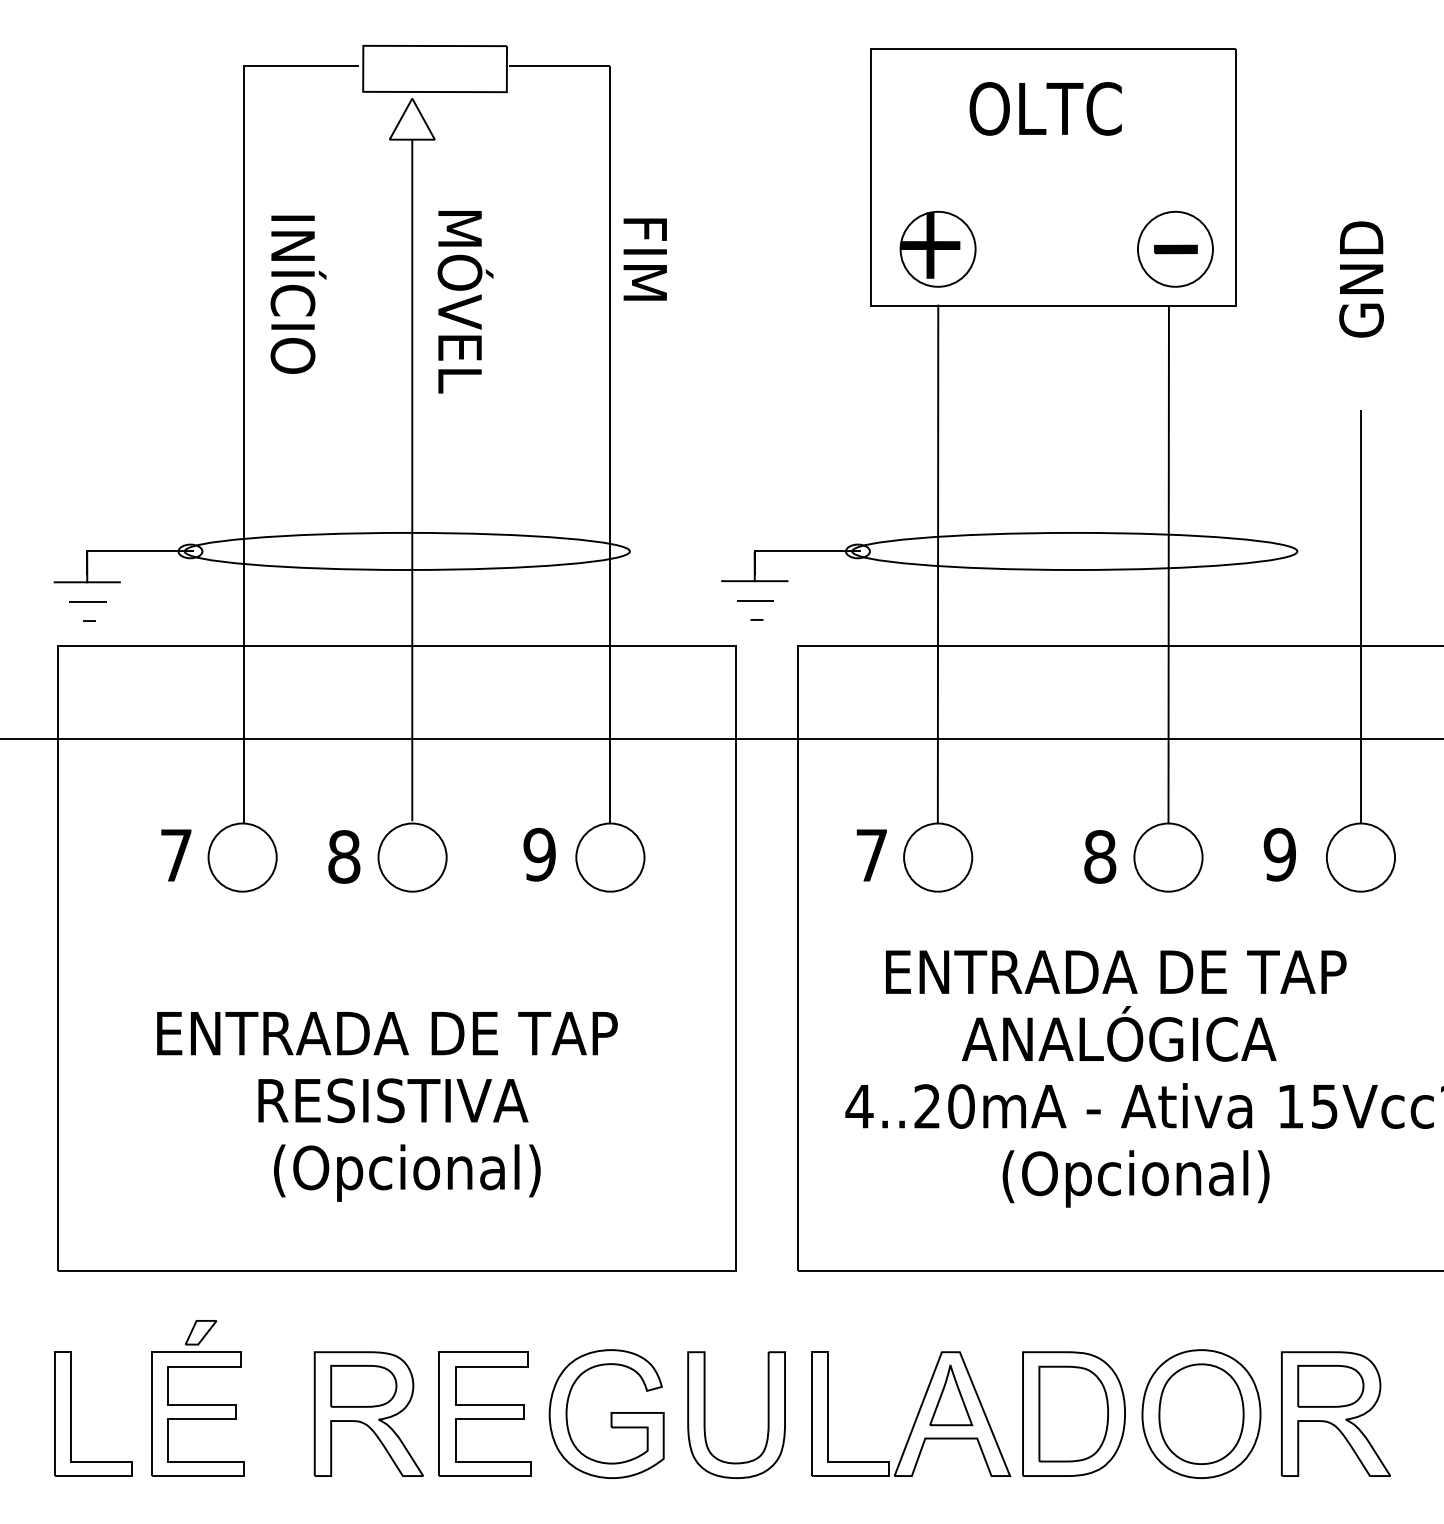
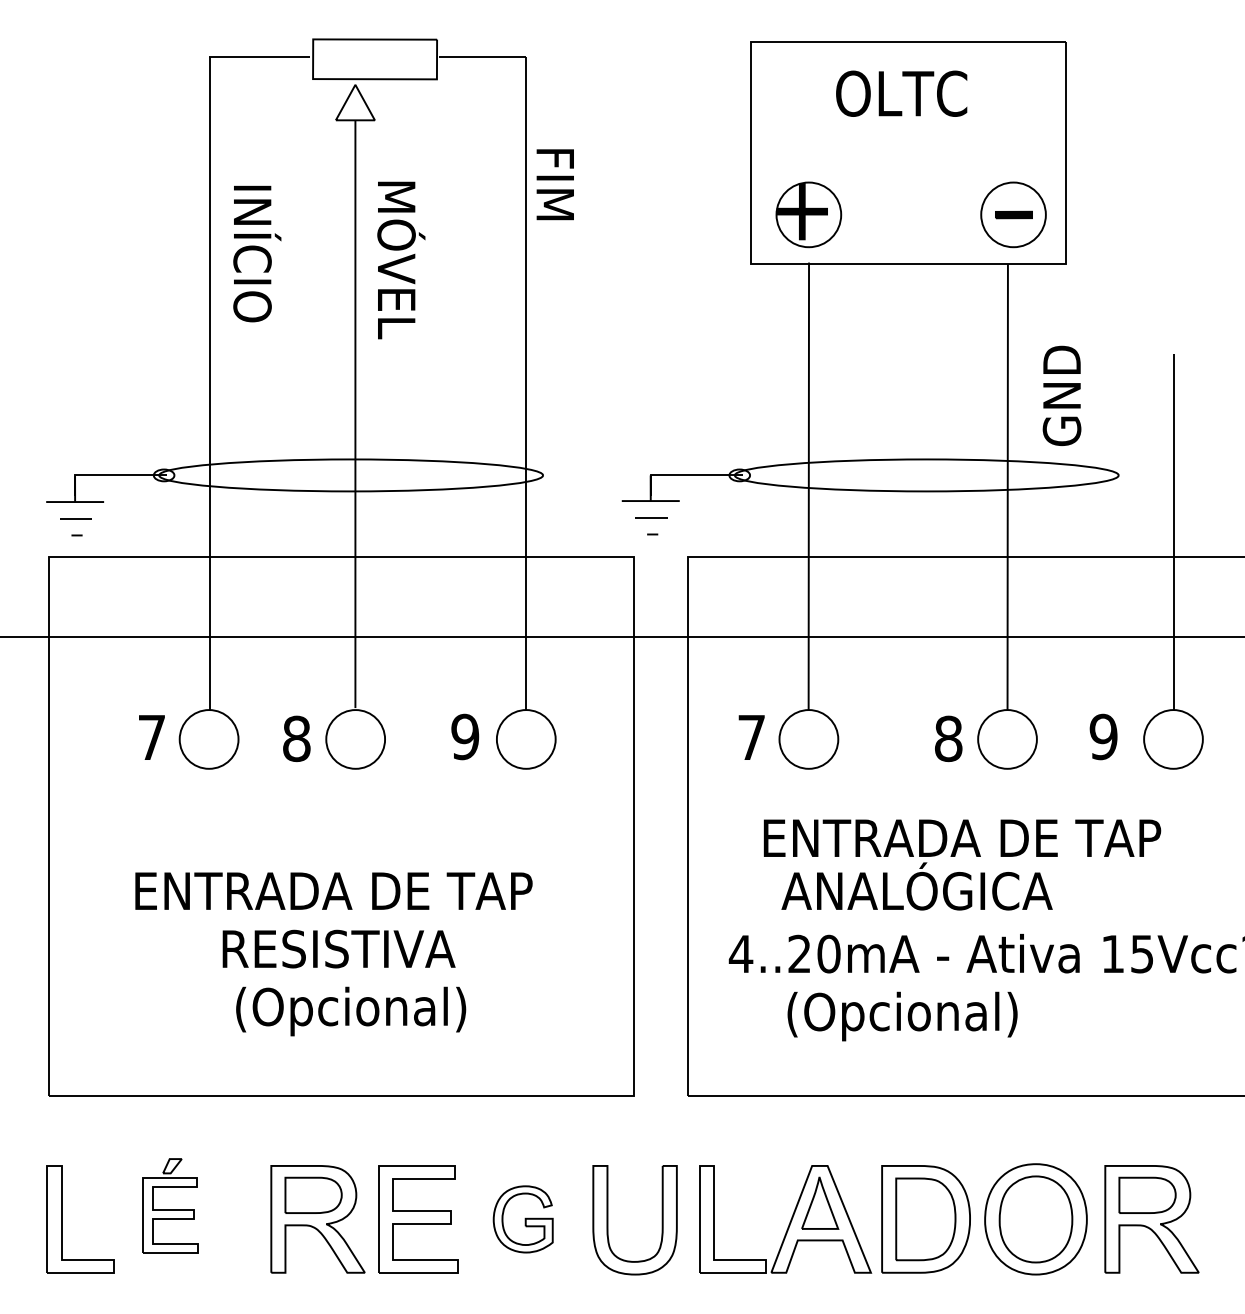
text: (644, 259) -> (554, 184), moved
text: (1360, 279) -> (1061, 395), moved
text: (1118, 1033) -> (916, 886), moved
text: (1135, 1178) -> (902, 1016), moved
part: (197, 1398) -> (170, 1205), size x0.7
part: (607, 1414) -> (523, 1219), size x0.6

